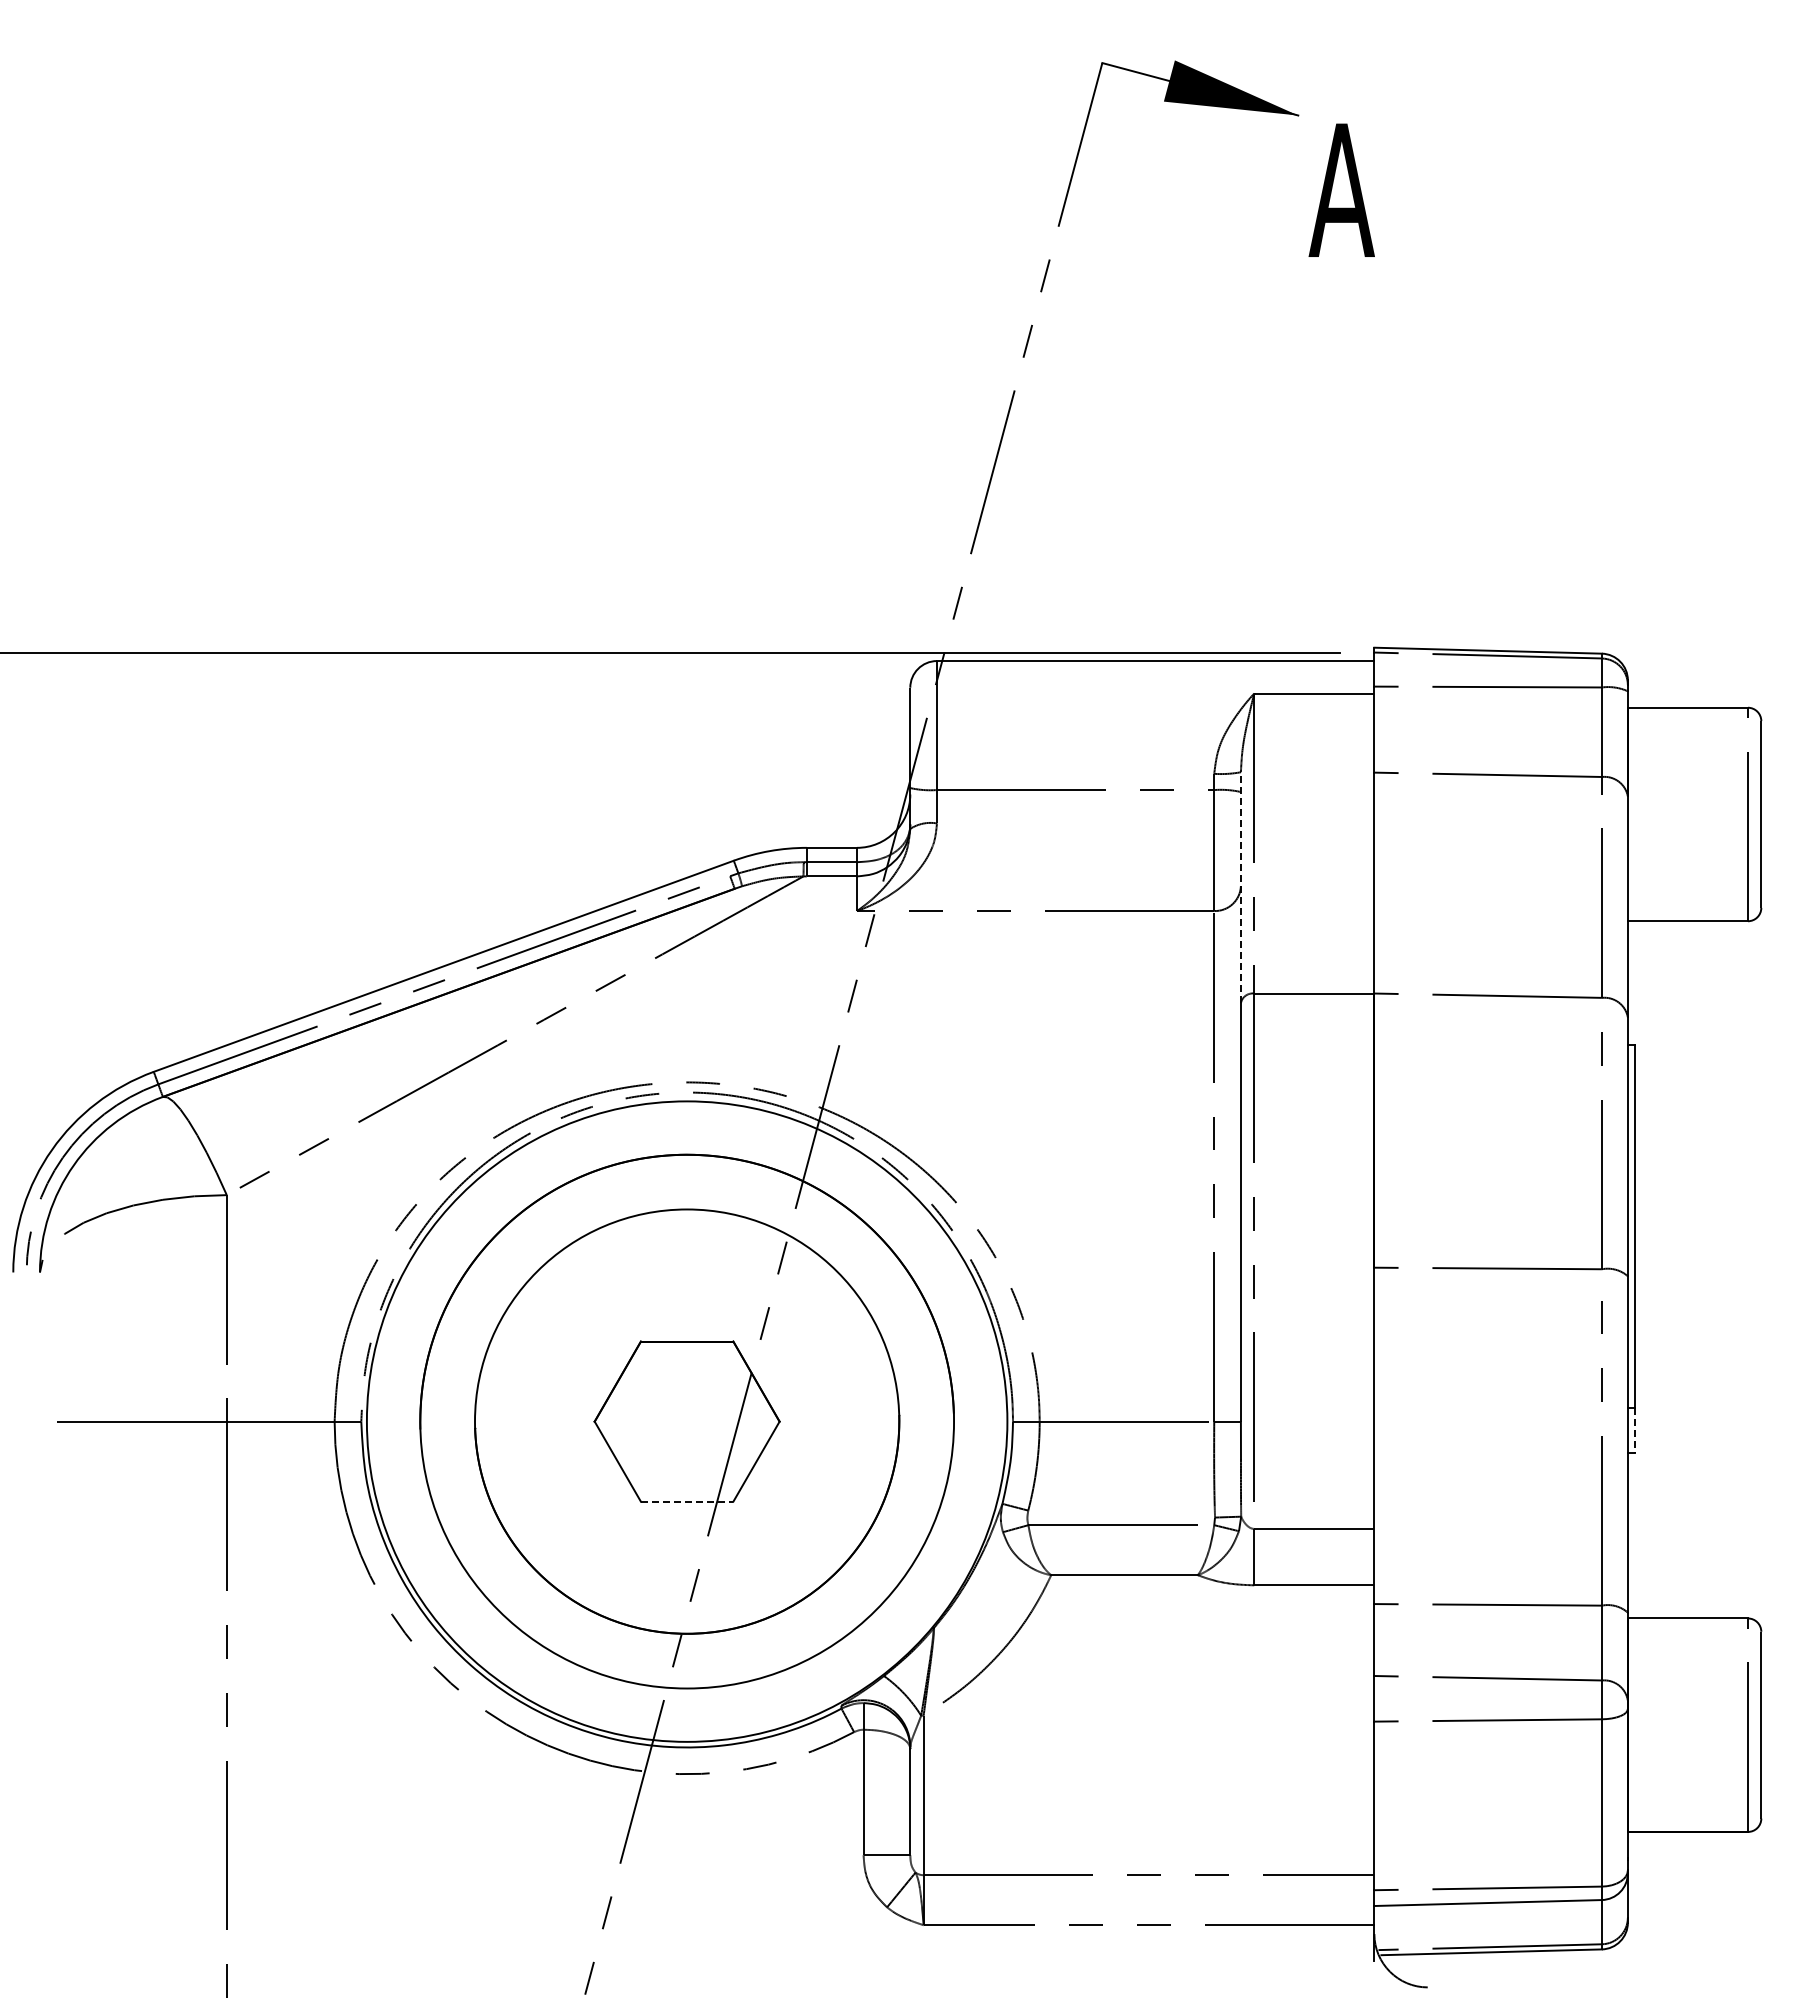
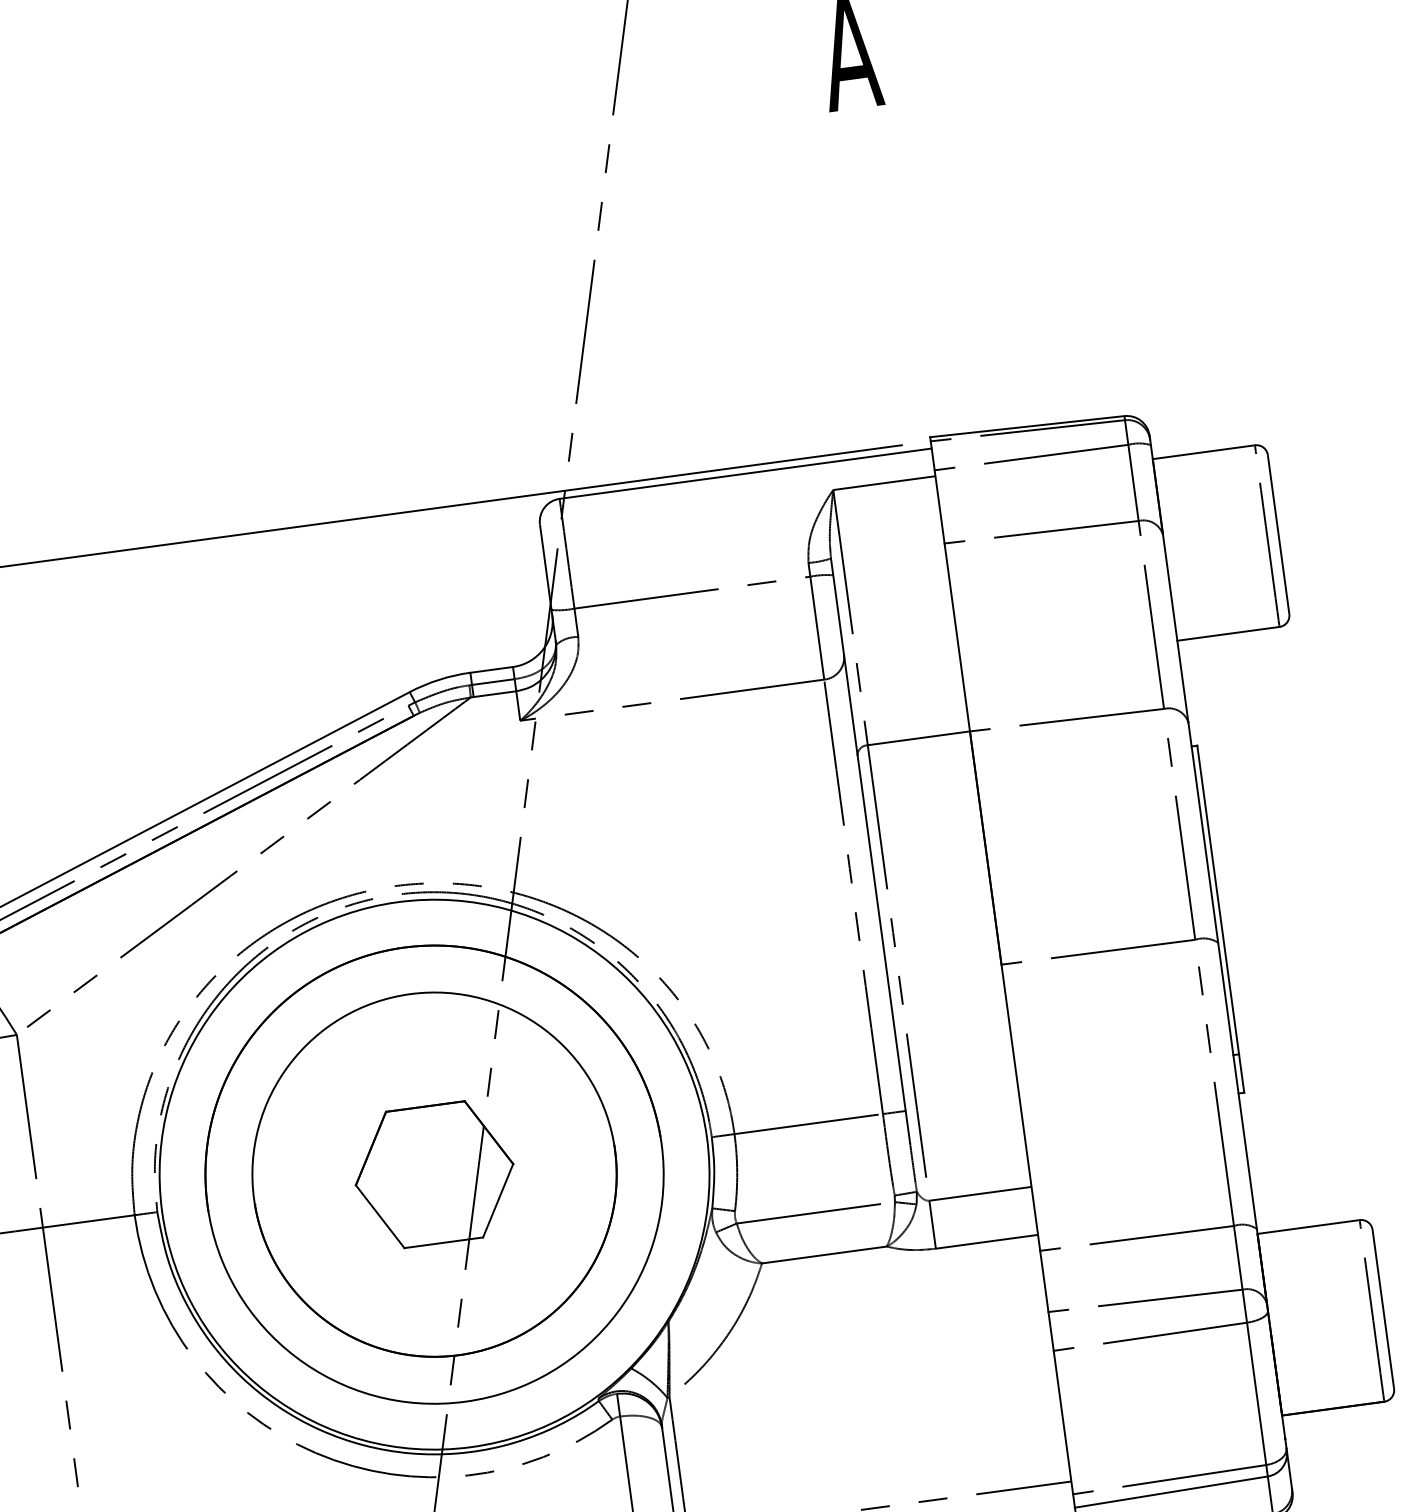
line: (1240, 887) -> (843, 656), dashed -> solid
line: (1634, 1430) -> (1241, 1073), dashed -> solid
line: (687, 1501) -> (444, 1242), dashed -> solid

